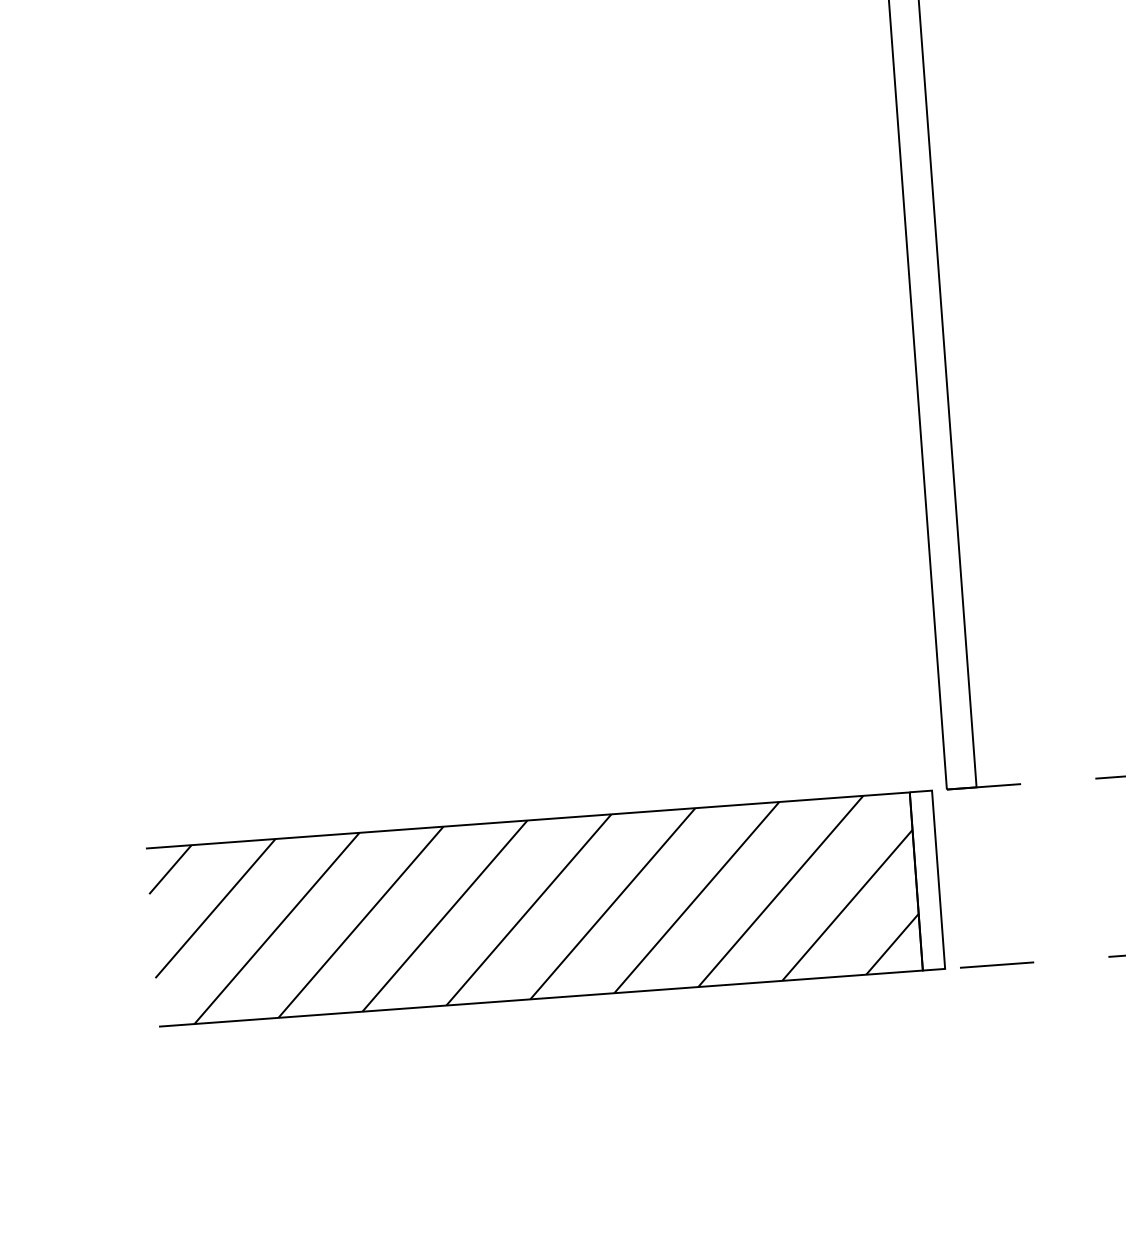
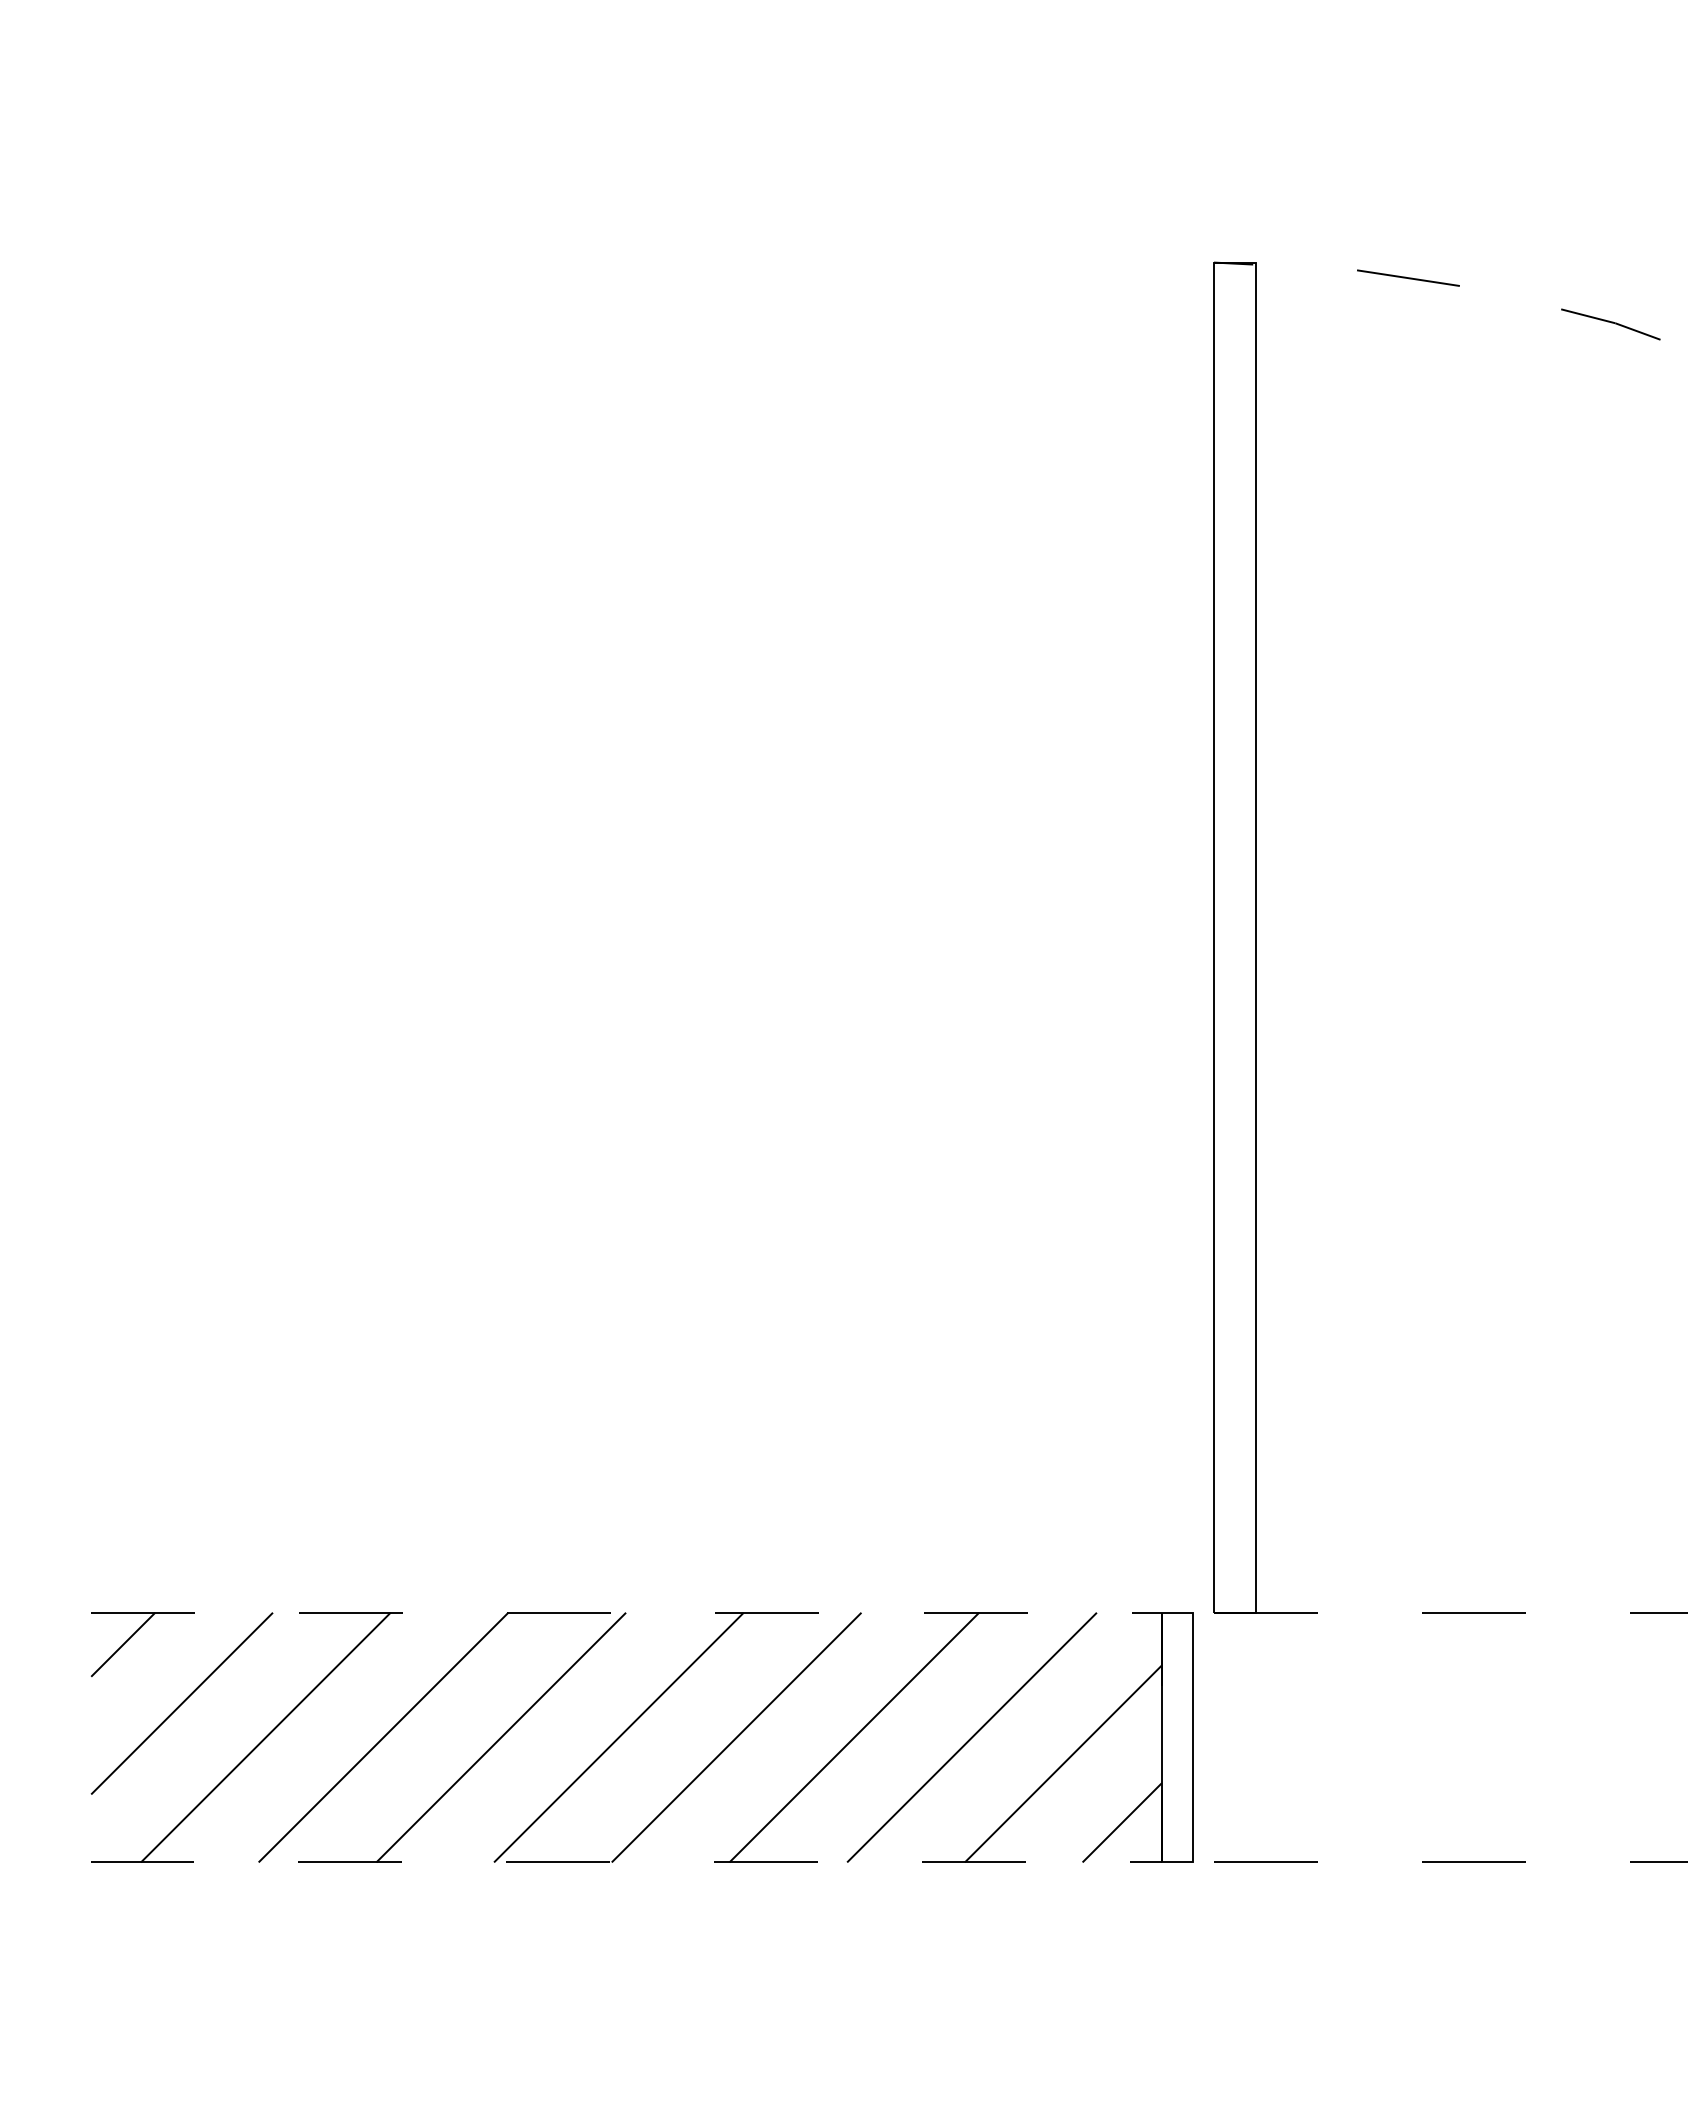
line: (915, 881) -> (1161, 1737), solid -> dashed

